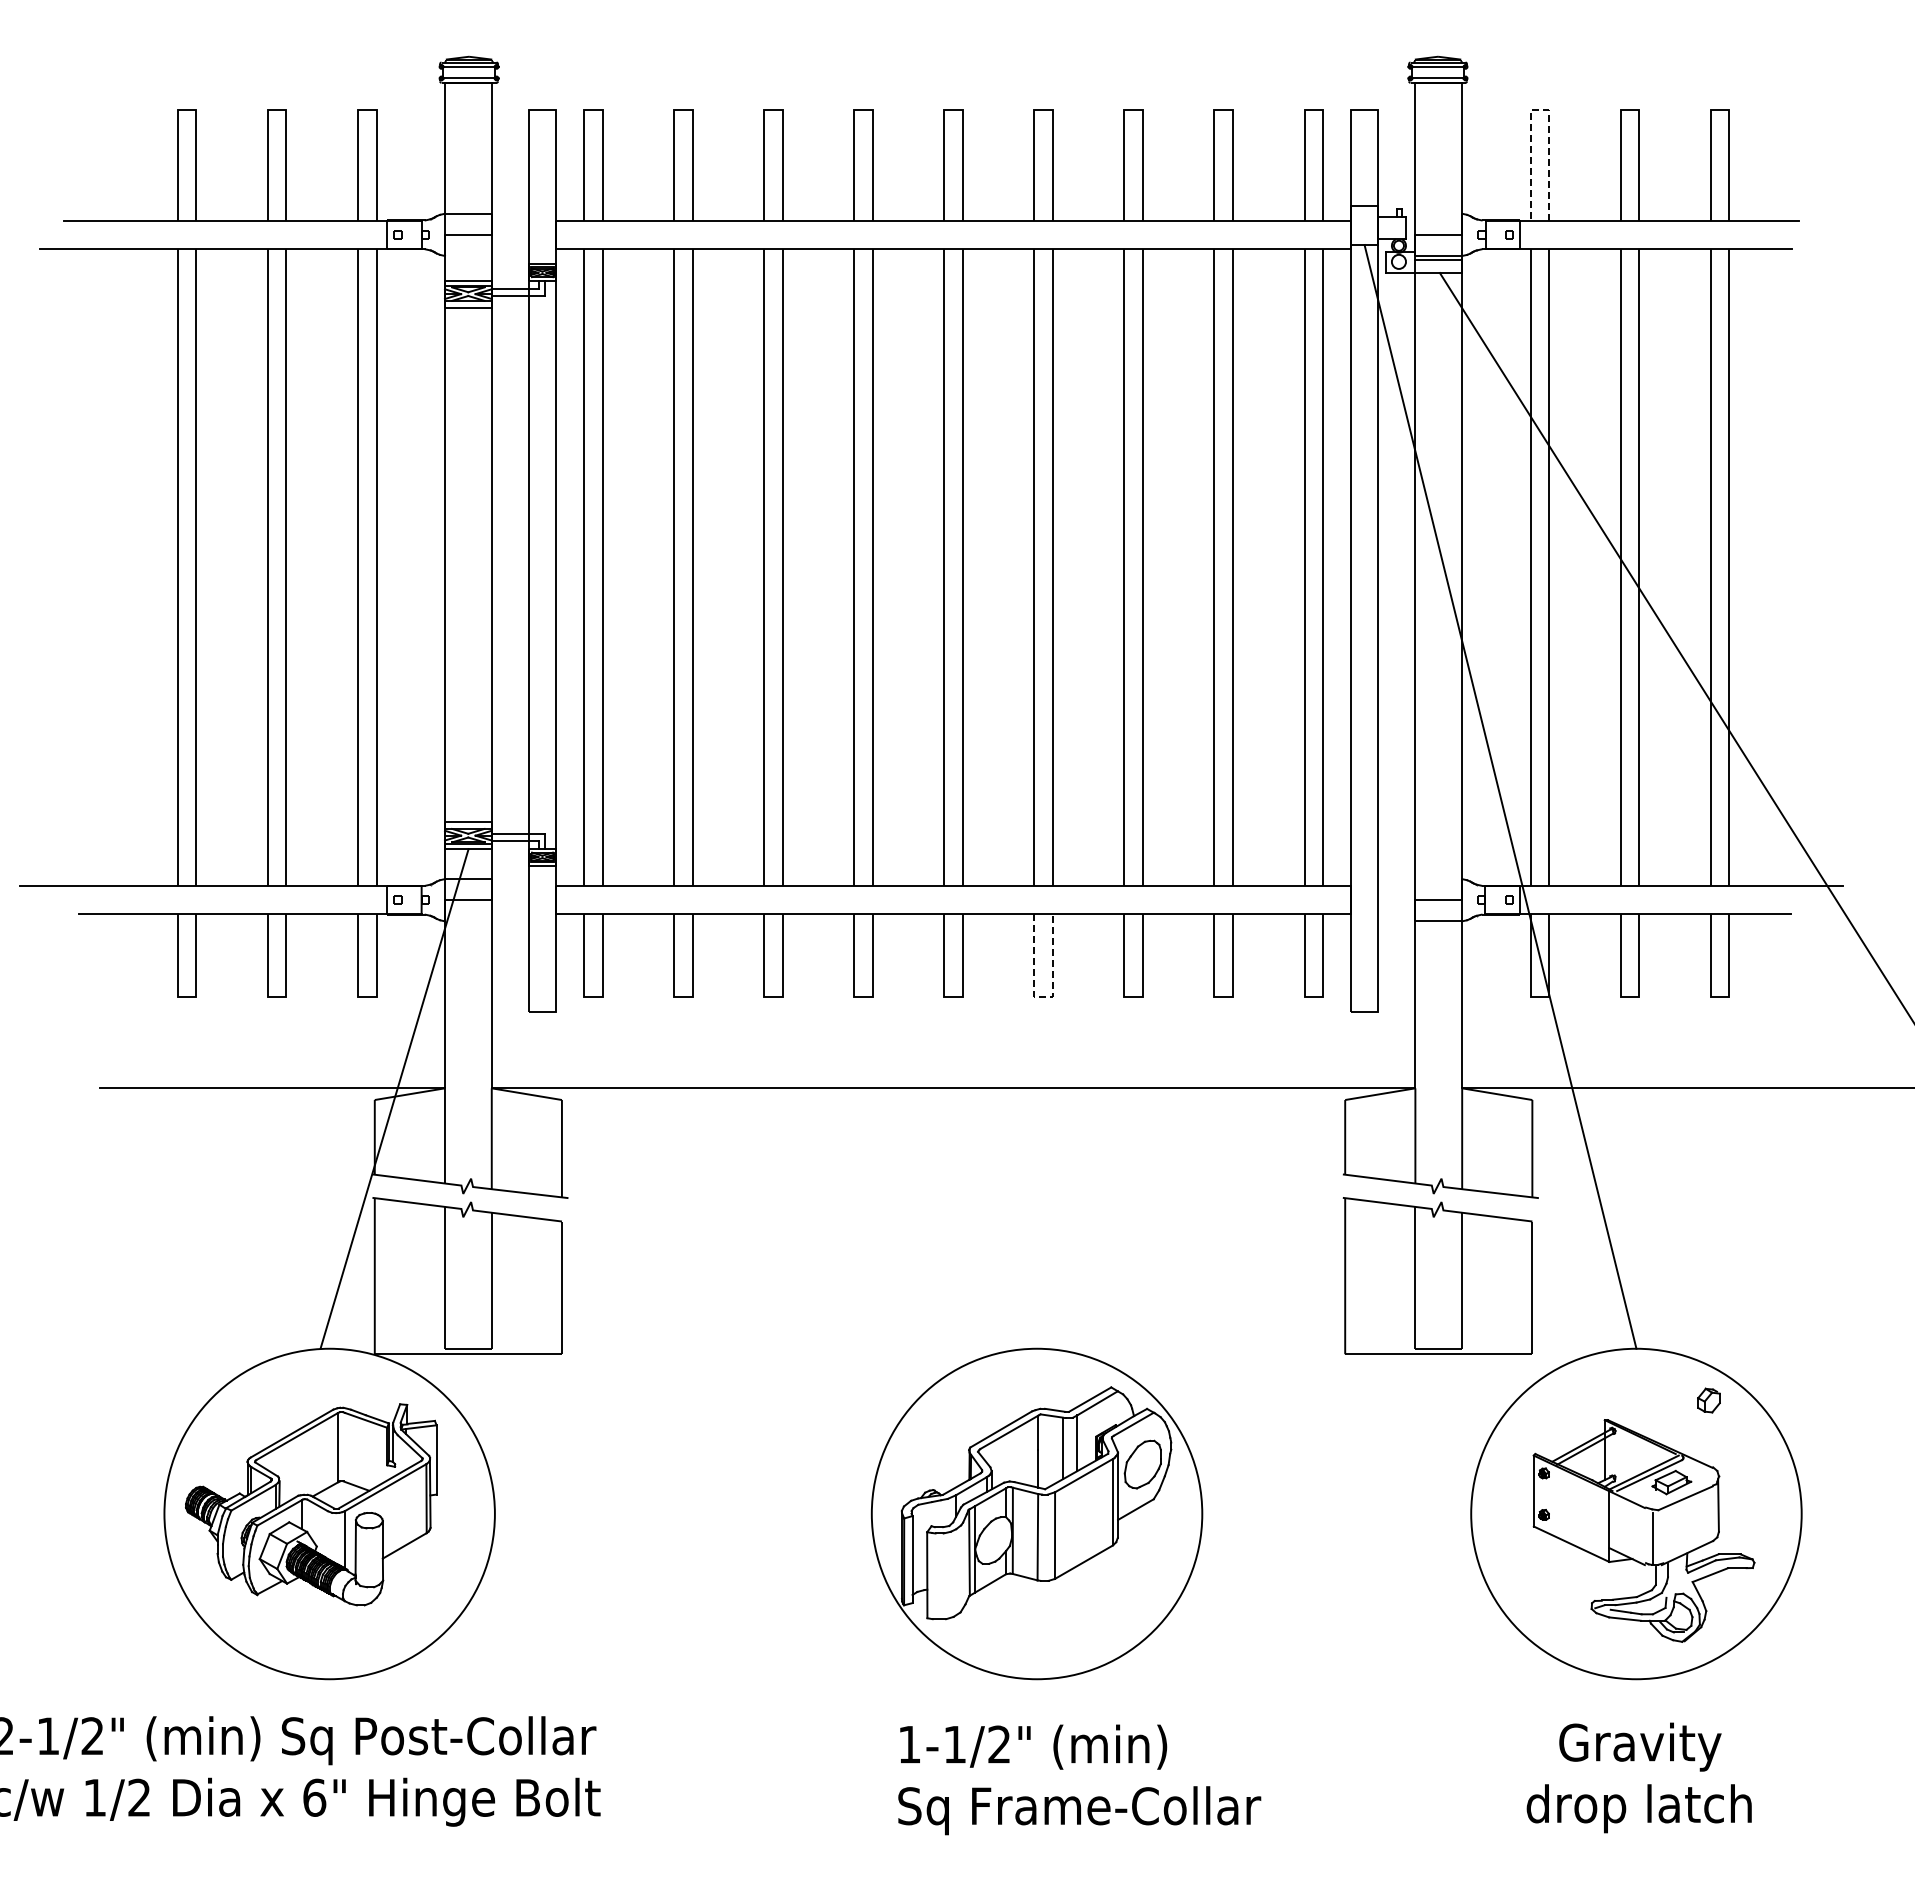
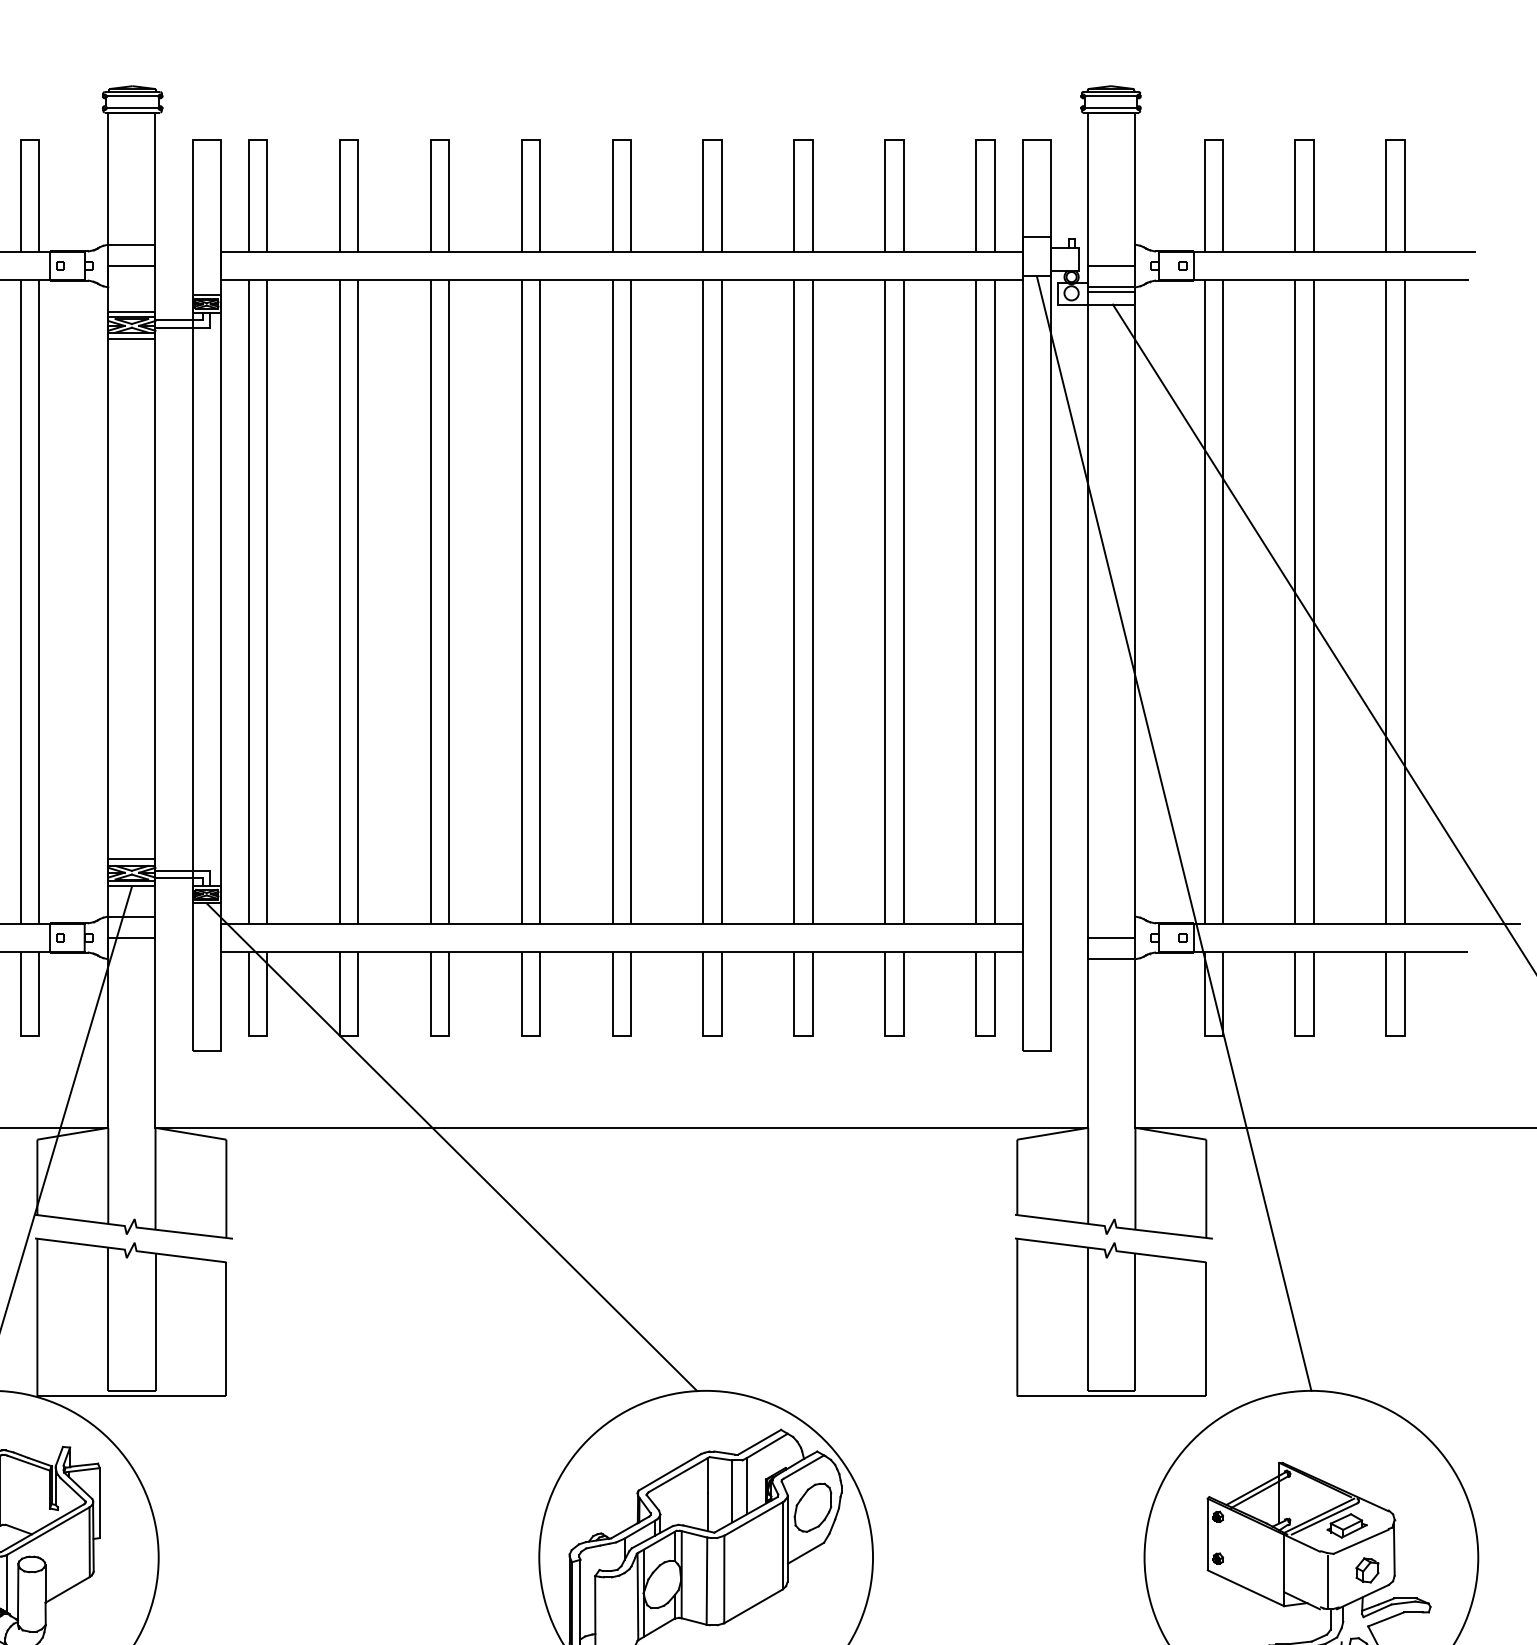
line: (1539, 110) -> (1213, 140), dashed -> solid
line: (1044, 997) -> (713, 1036), dashed -> solid
line: (784, 1107) -> (451, 1147), added
part: (1708, 1400) -> (1367, 1570), moved

